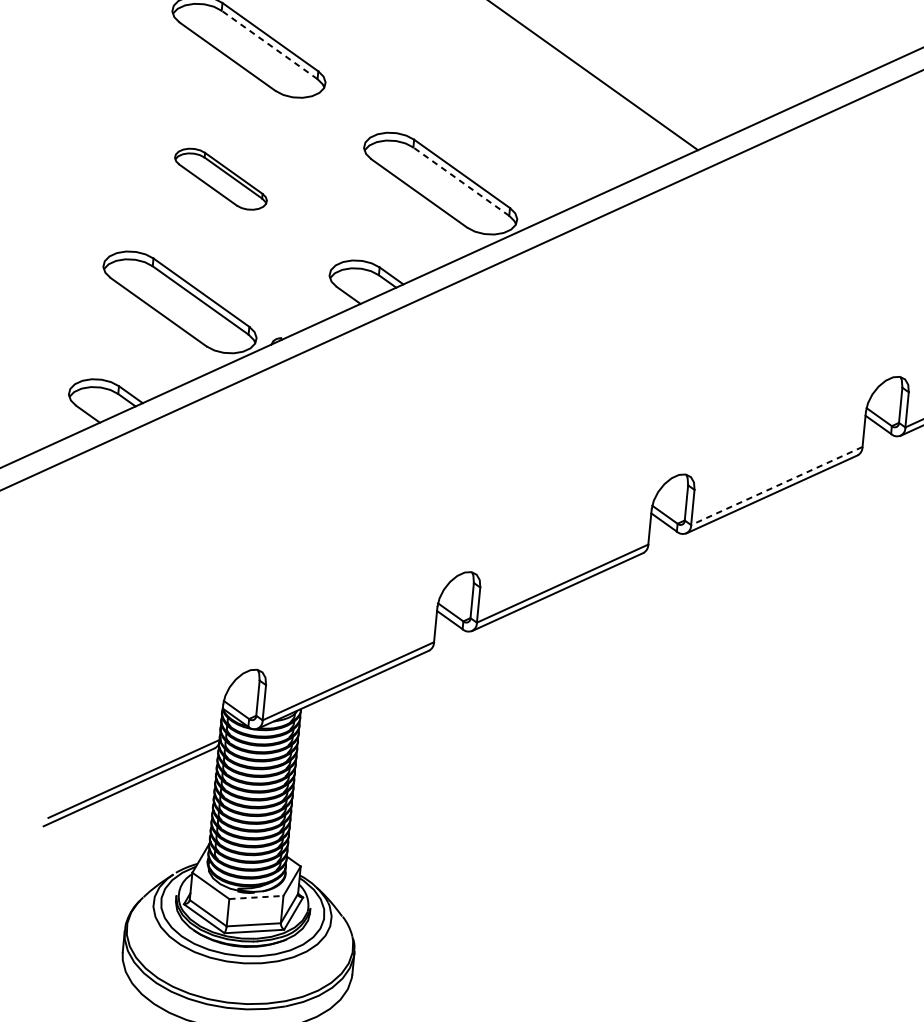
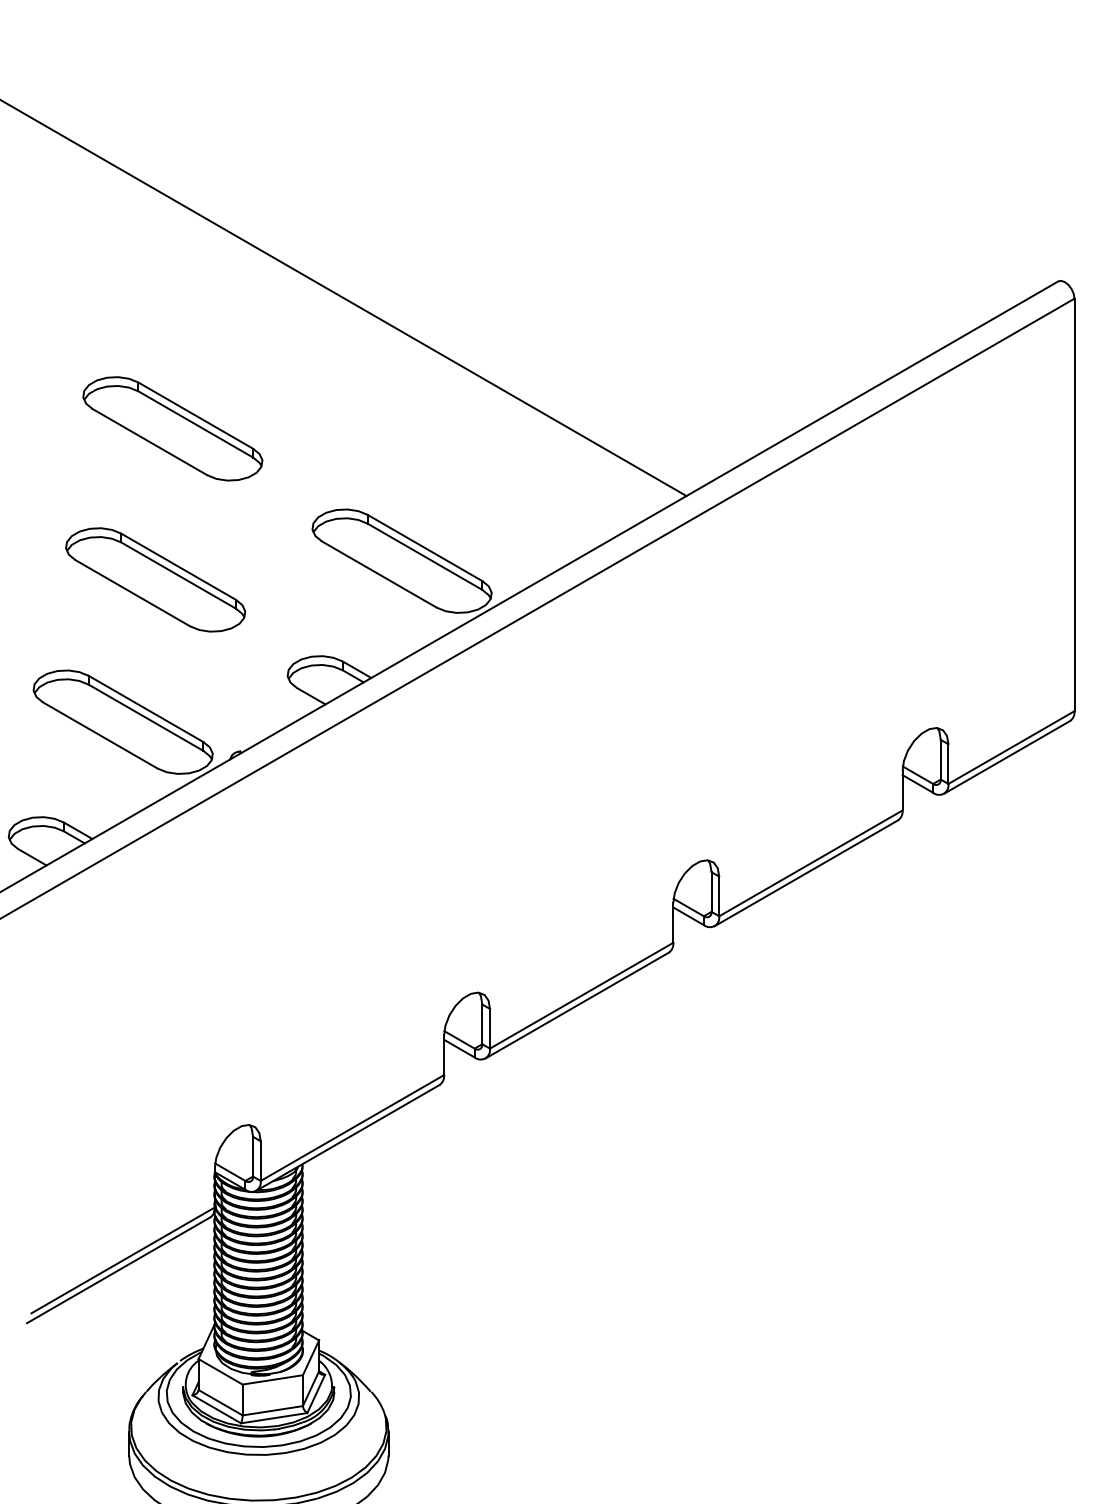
line: (269, 44) -> (195, 424), dashed -> solid
part: (220, 178) -> (155, 579), size x1.67
line: (460, 181) -> (424, 556), dashed -> solid
line: (776, 486) -> (810, 863), dashed -> solid
line: (257, 897) -> (273, 1379), dashed -> solid

